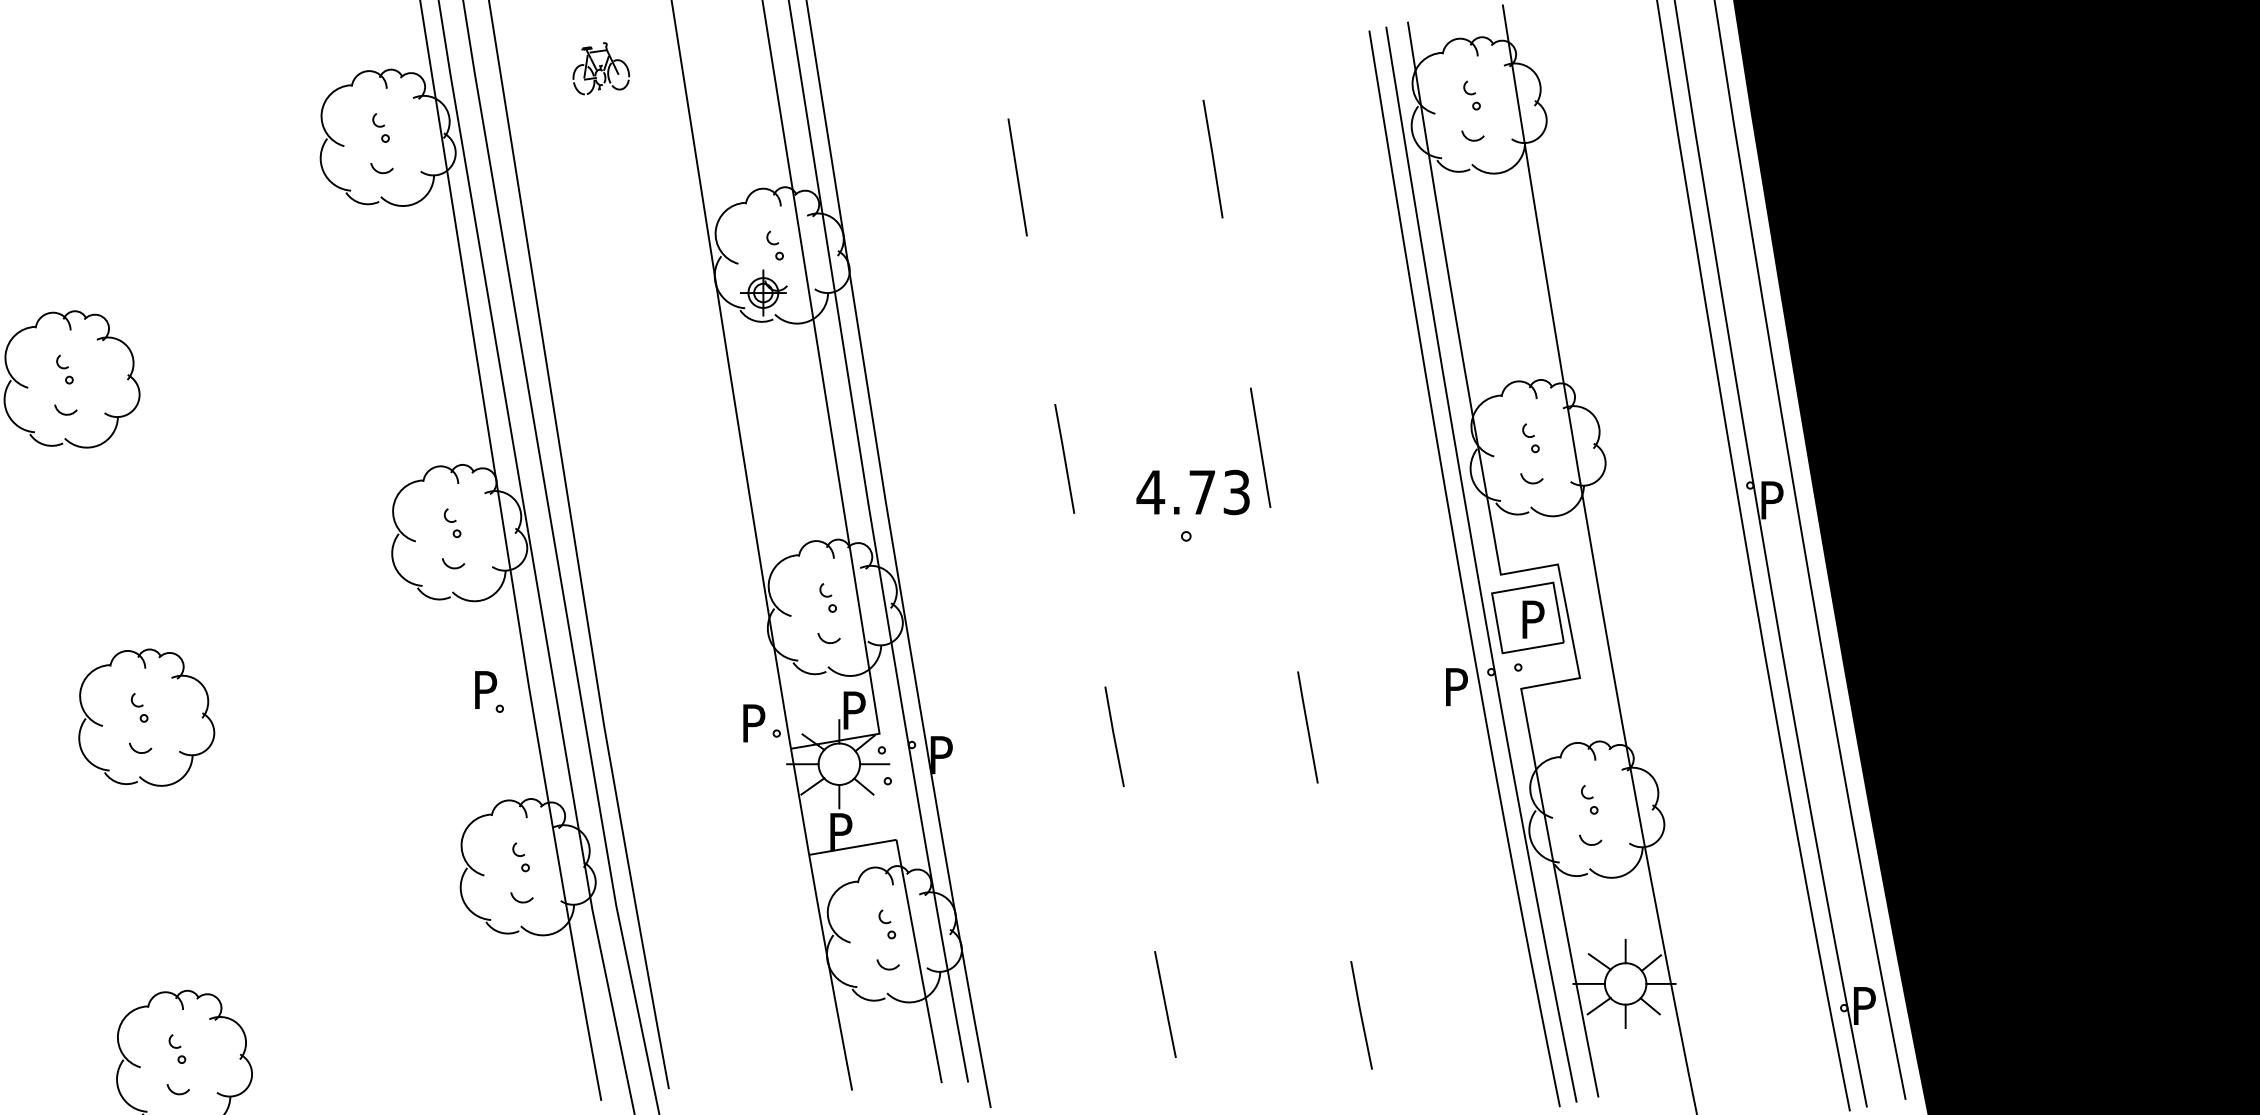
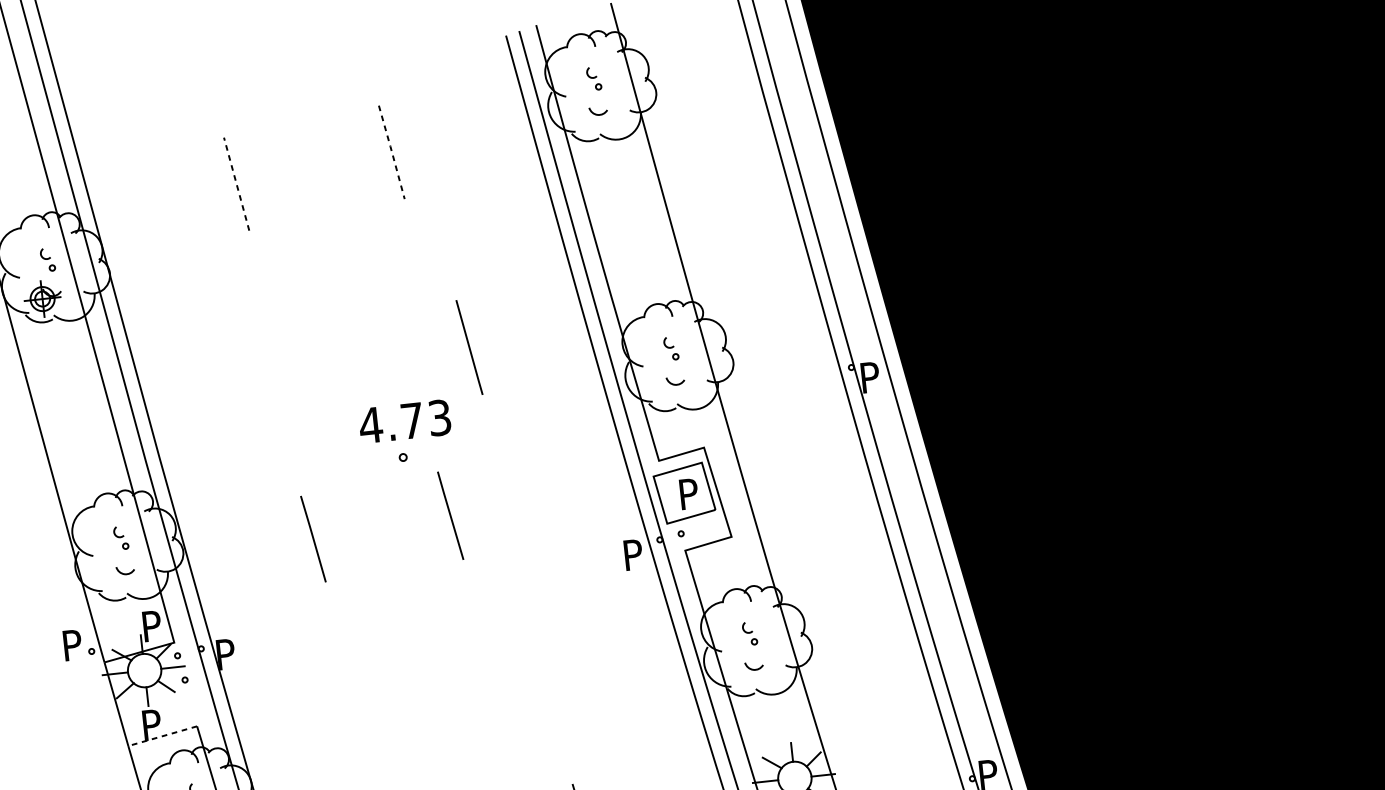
line: (1213, 158) -> (392, 151), solid -> dashed
line: (1017, 176) -> (236, 183), solid -> dashed
line: (1260, 447) -> (469, 347), moved
line: (1064, 458) -> (313, 538), moved
line: (1307, 727) -> (450, 515), moved
line: (1114, 736) -> (363, 624), removed
line: (852, 847) -> (162, 736), solid -> dashed

